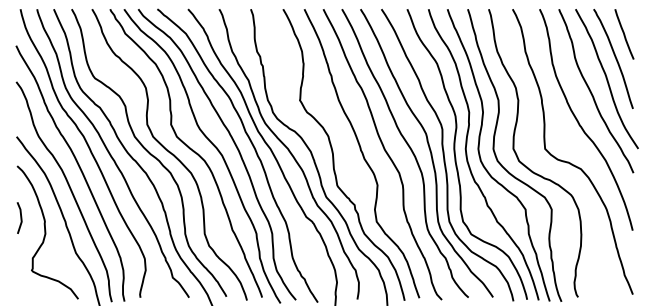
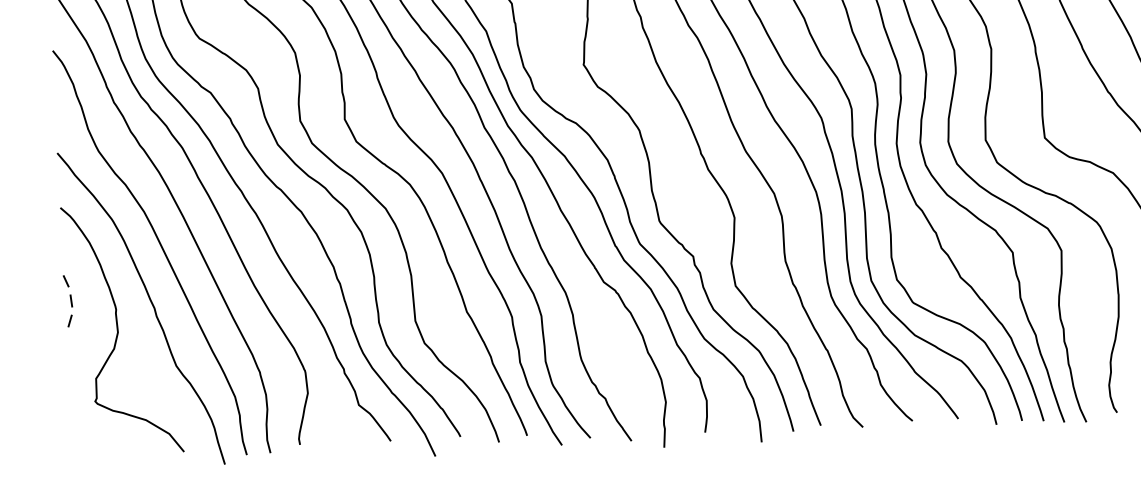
line: (21, 218) -> (72, 305), solid -> dashed

